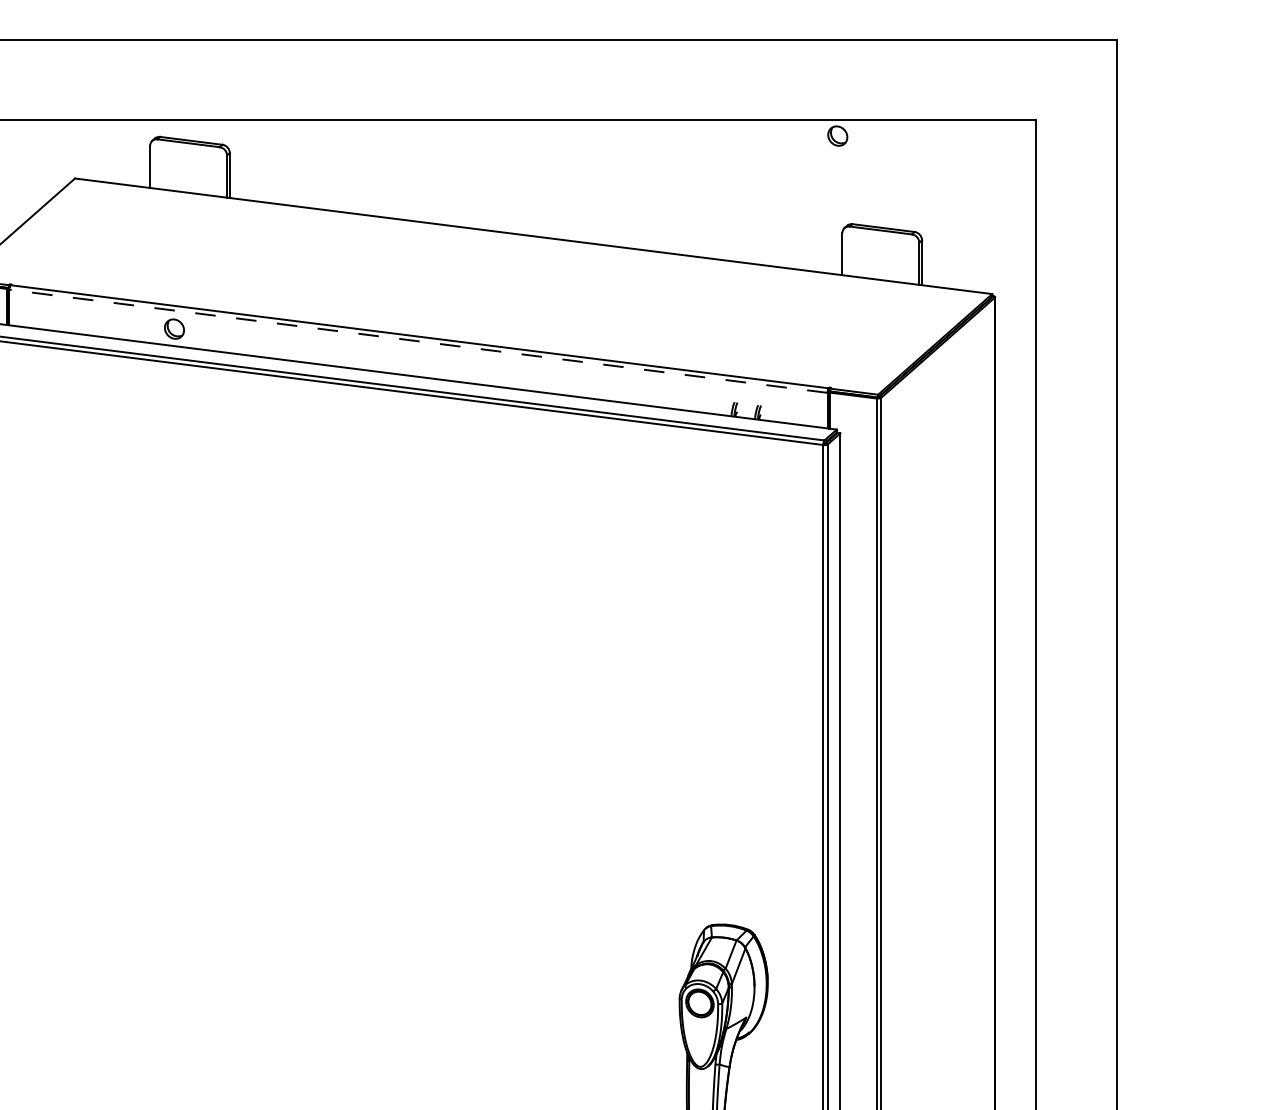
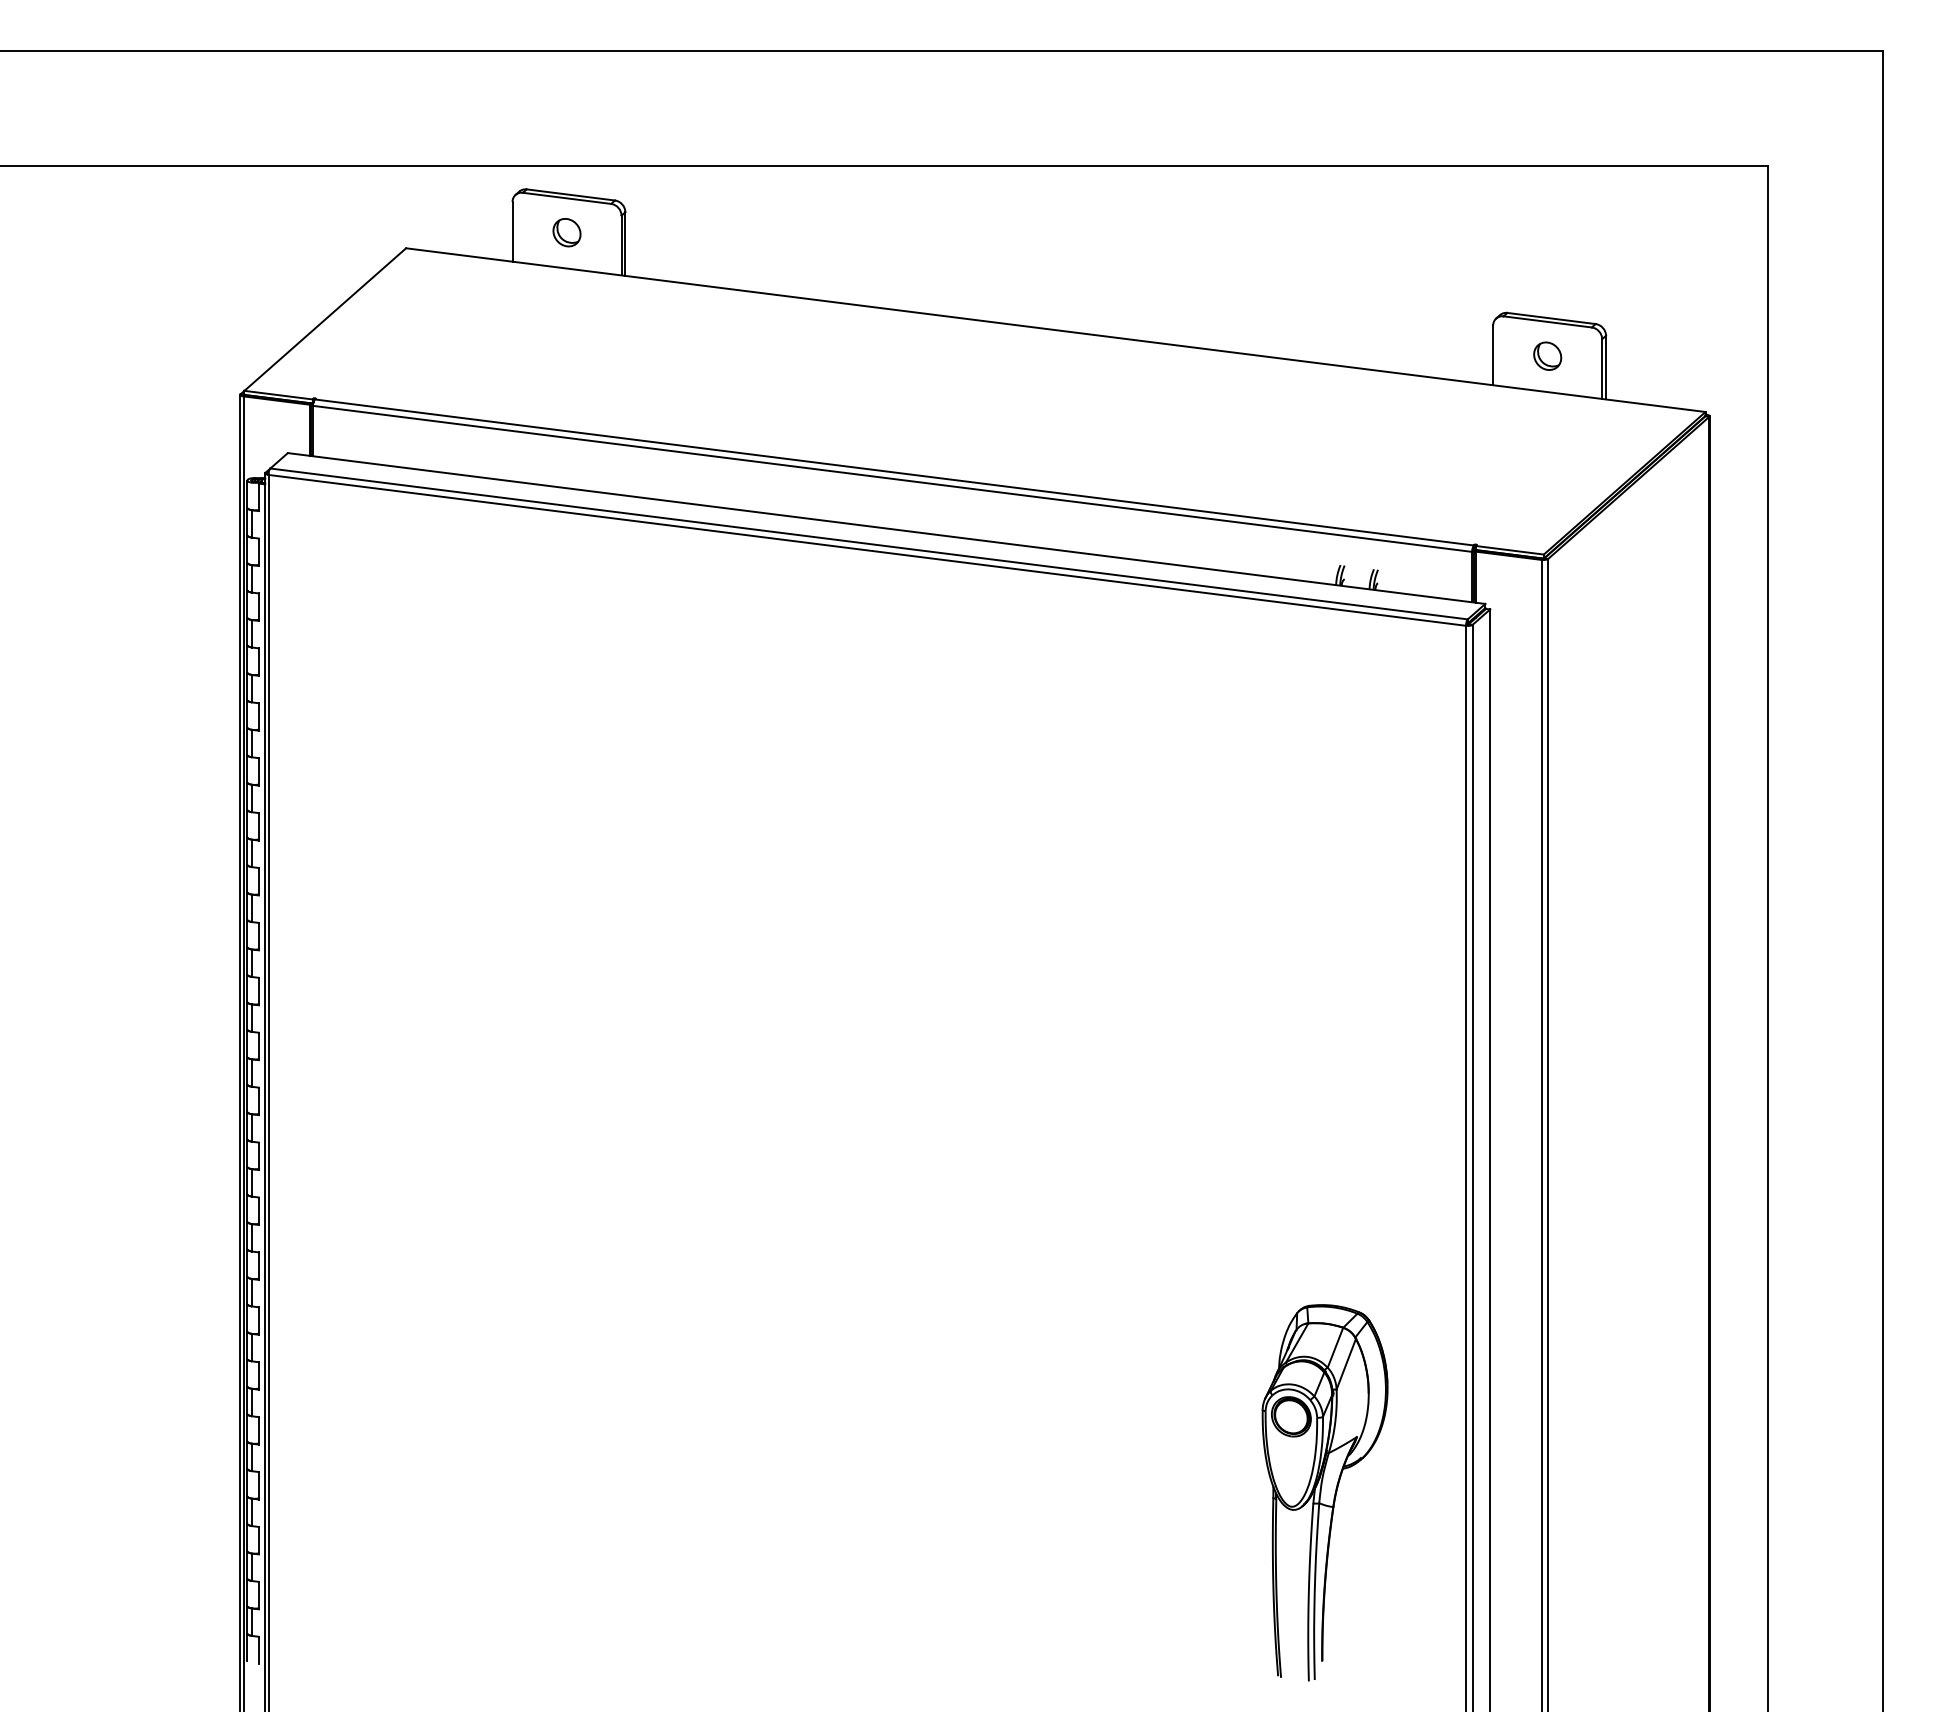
part: (837, 135) -> (1547, 355), moved
part: (174, 329) -> (566, 232), moved
line: (418, 341) -> (892, 478), dashed -> solid

